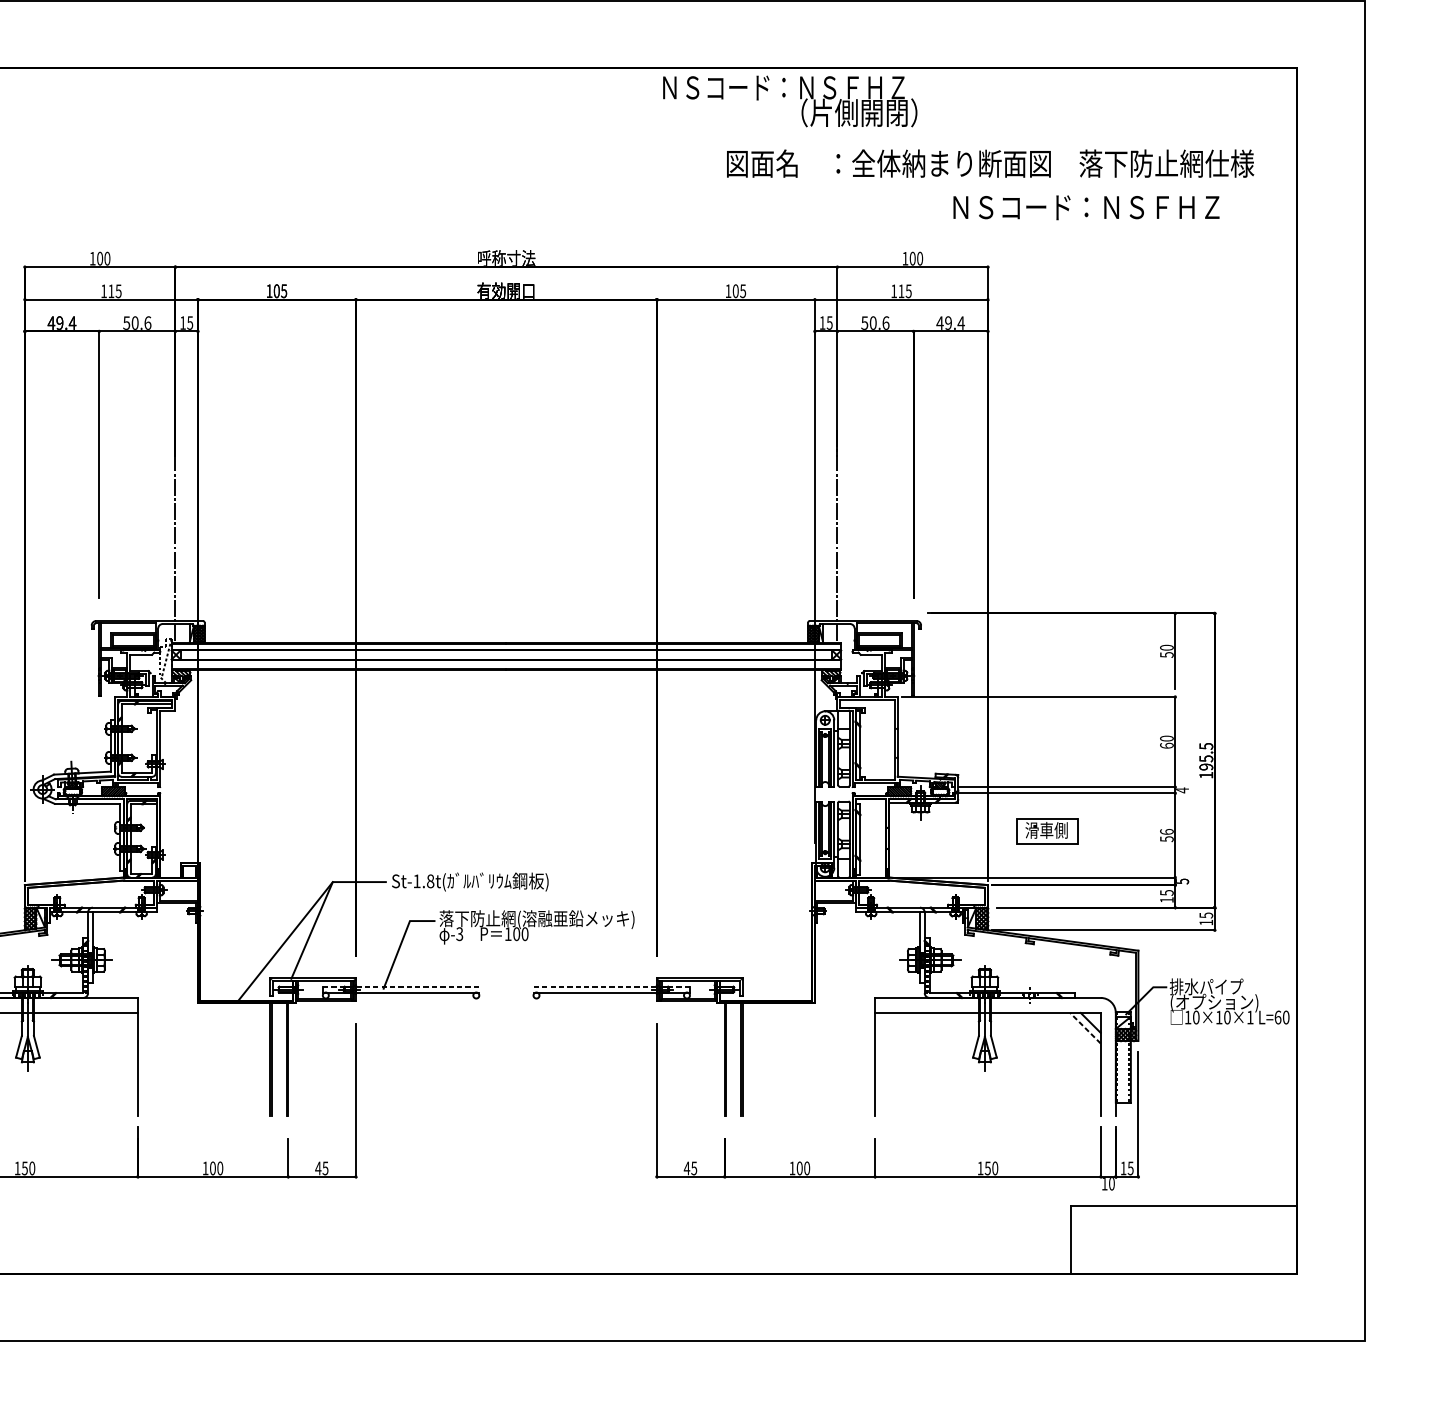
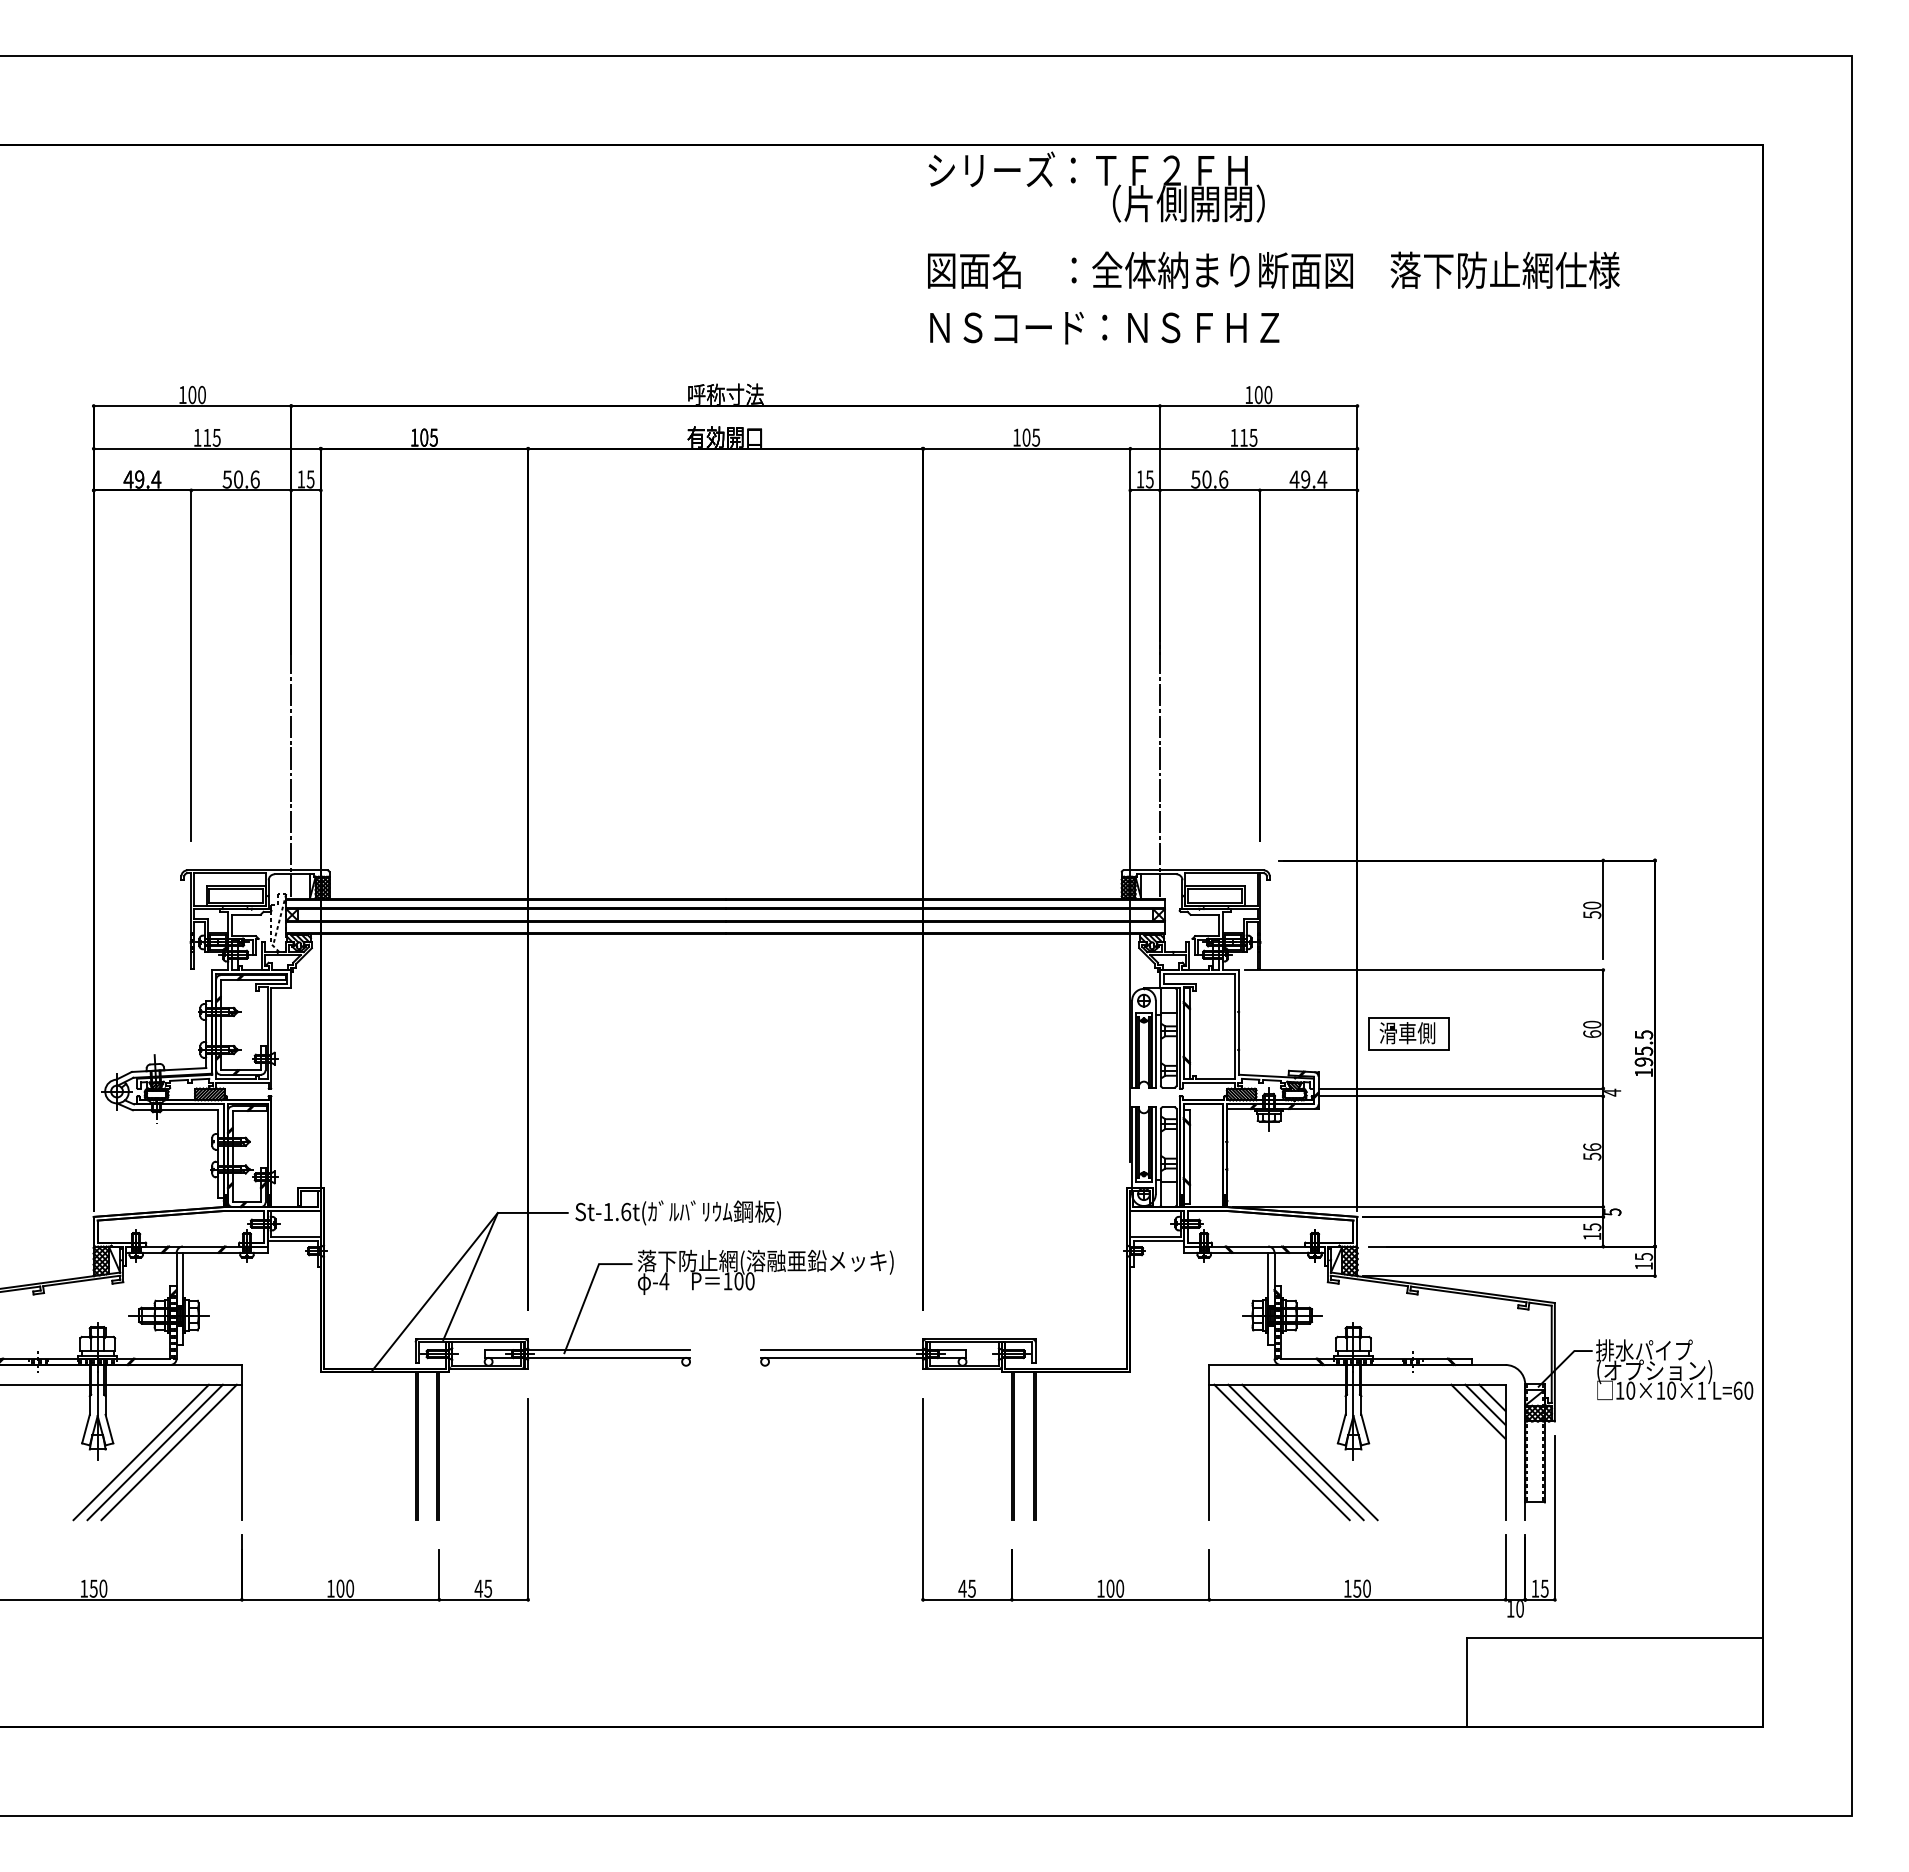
text: (782, 86) -> (1088, 169), ＮＳコード：ＮＳＦＨＺ -> シリーズ：ＴＦ２ＦＨ
text: (990, 163) -> (1273, 269), moved
text: (1086, 208) -> (1104, 328), moved
part: (1047, 830) -> (1408, 1033), moved
text: (430, 880) -> (626, 1211), St-1.8t( -> St-1.6t(
text: (459, 934) -> (664, 1281), -3 -> -4
line: (401, 986) -> (587, 1349), dashed -> solid
line: (611, 986) -> (863, 1349), dashed -> solid
line: (1085, 1028) -> (1485, 1404), dashed -> solid
line: (1080, 1033) -> (1478, 1411), added
line: (60, 1064) -> (140, 1452), added
line: (71, 1064) -> (154, 1452), added
line: (81, 1064) -> (168, 1452), added
line: (930, 1064) -> (1281, 1452), added
line: (940, 1064) -> (1295, 1452), added
line: (951, 1064) -> (1309, 1452), added

